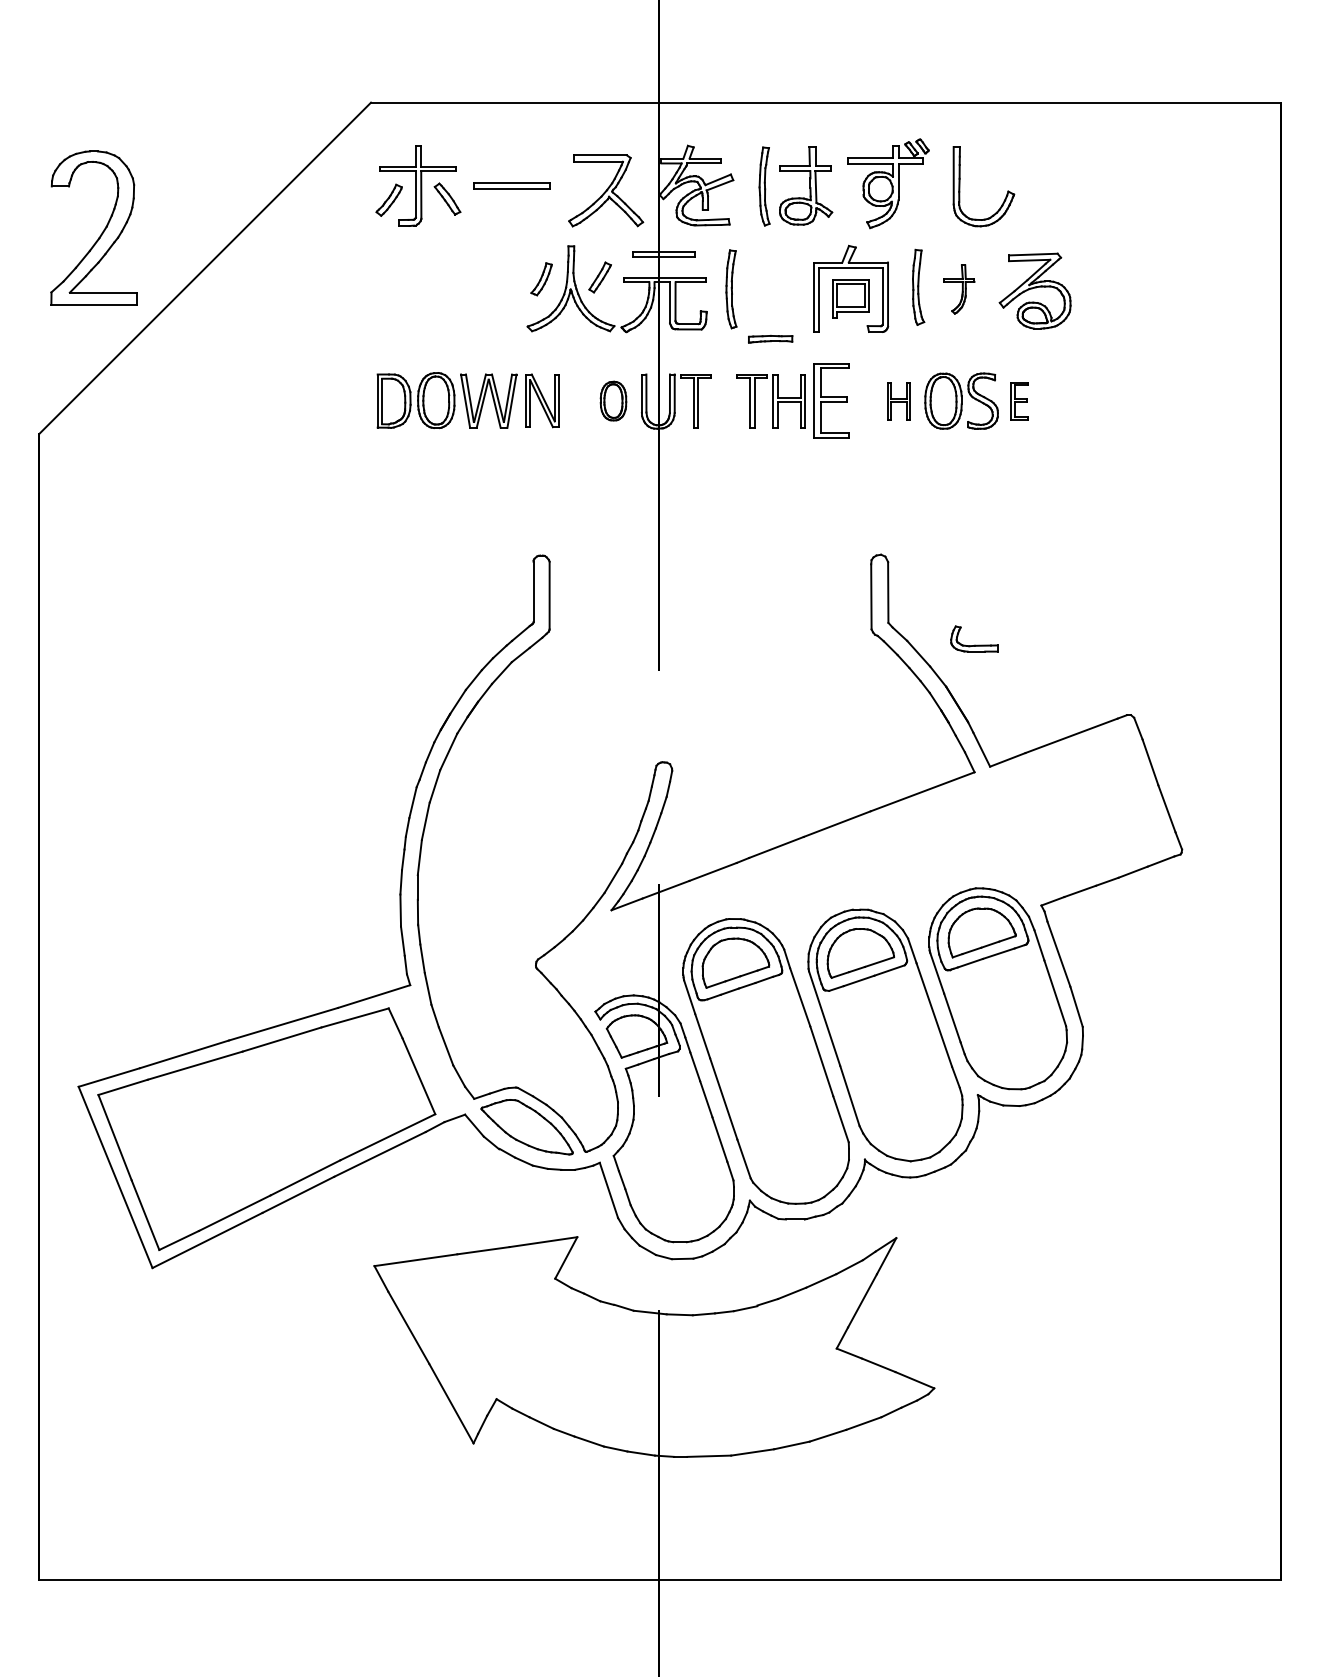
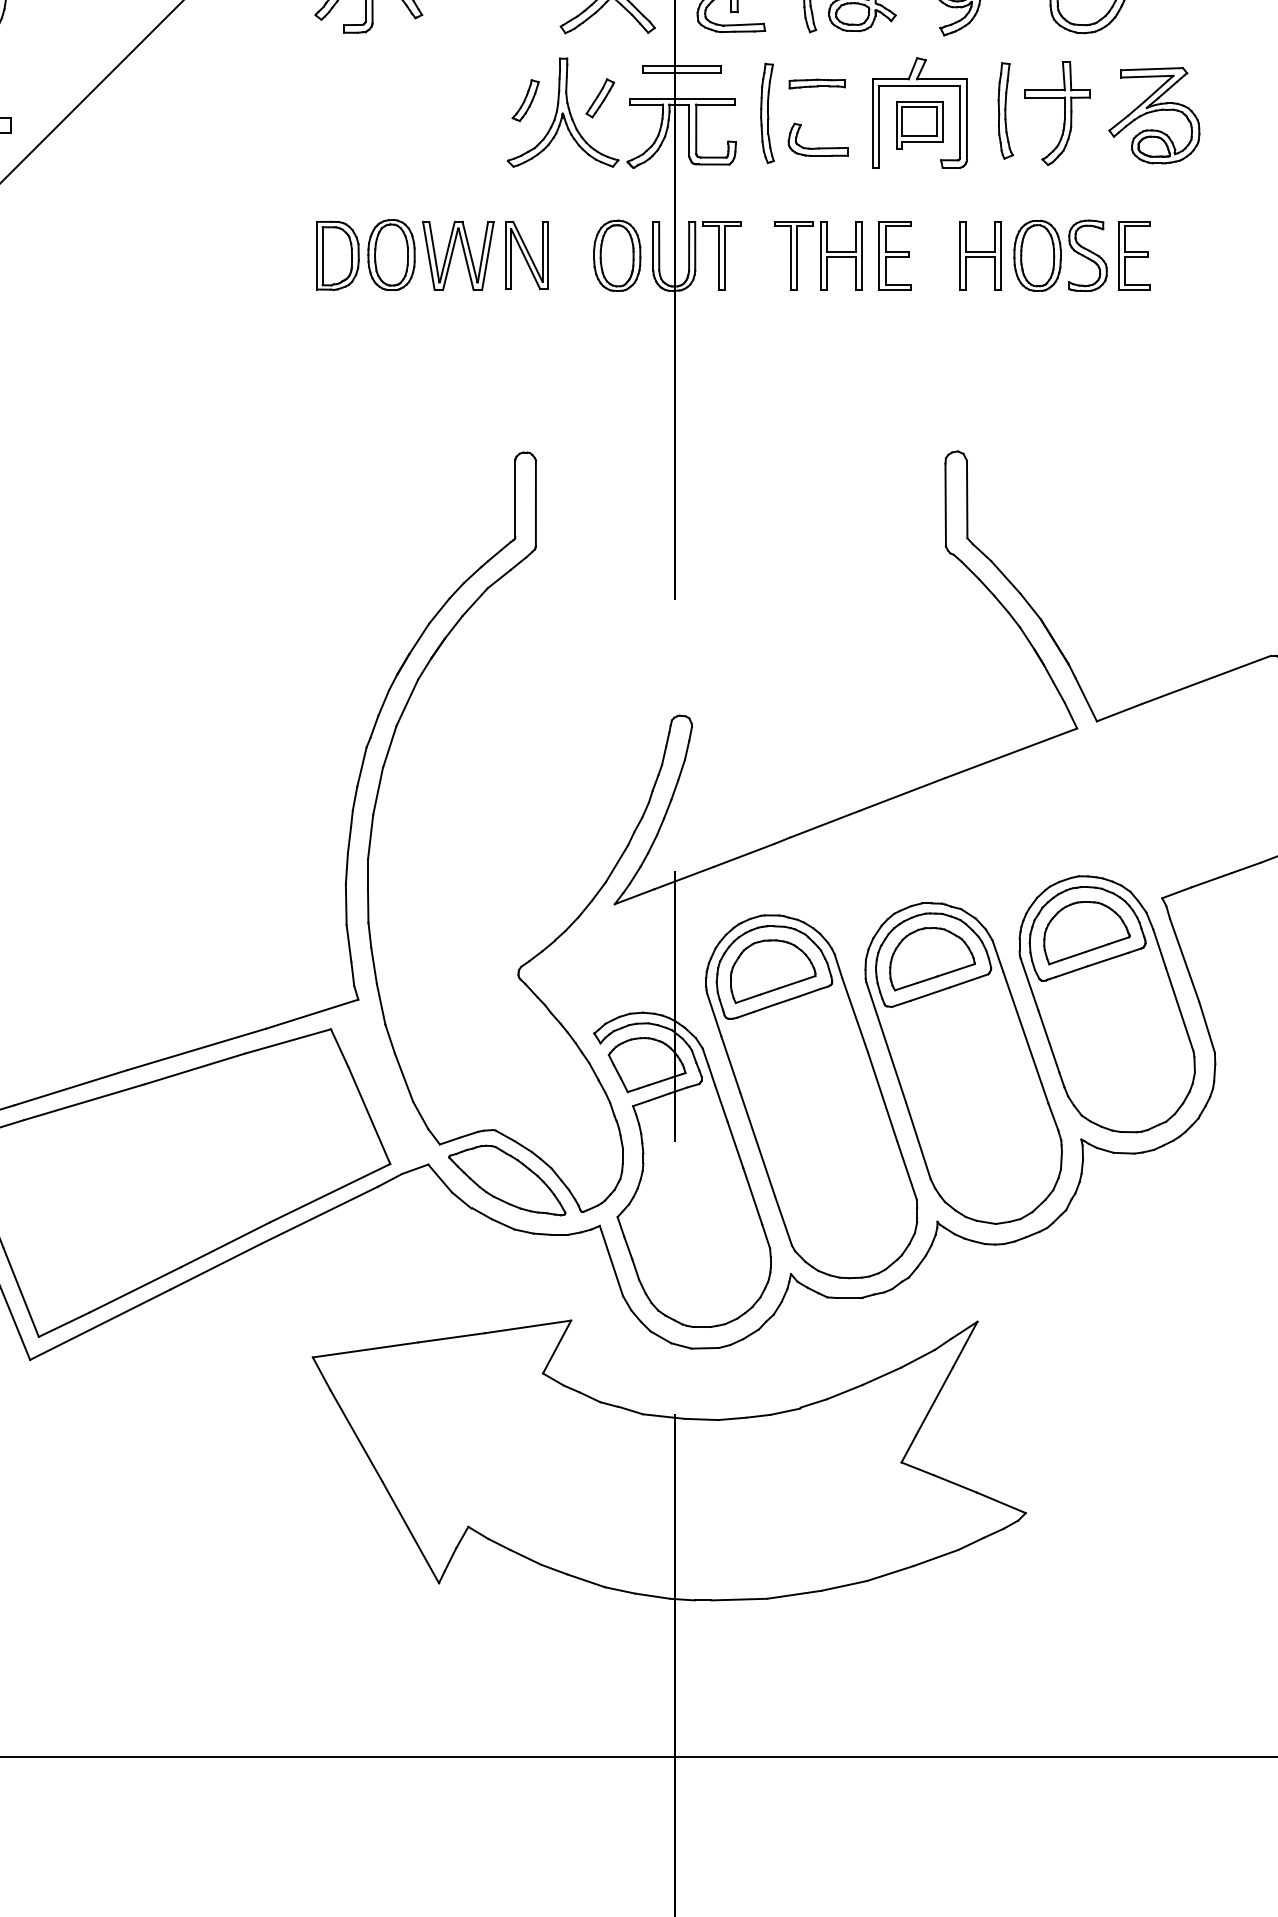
part: (959, 289) -> (1057, 113), size x1.67
part: (770, 338) -> (817, 83), moved
part: (613, 400) -> (617, 255), size x1.43
part: (831, 401) -> (894, 256), size x0.71
part: (898, 401) -> (980, 256), size x1.43
part: (1019, 401) -> (1134, 256), size x1.43
part: (974, 638) -> (818, 139), moved

